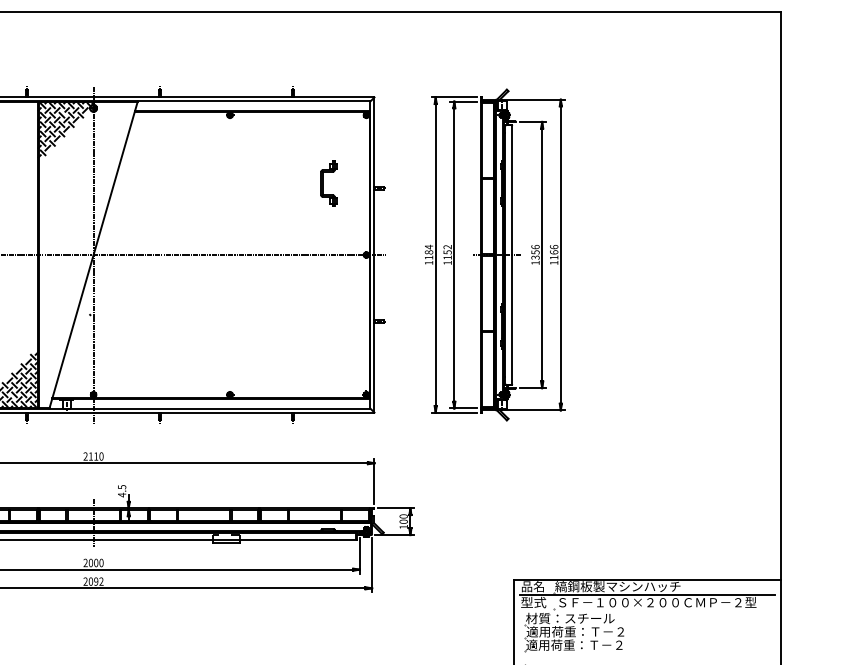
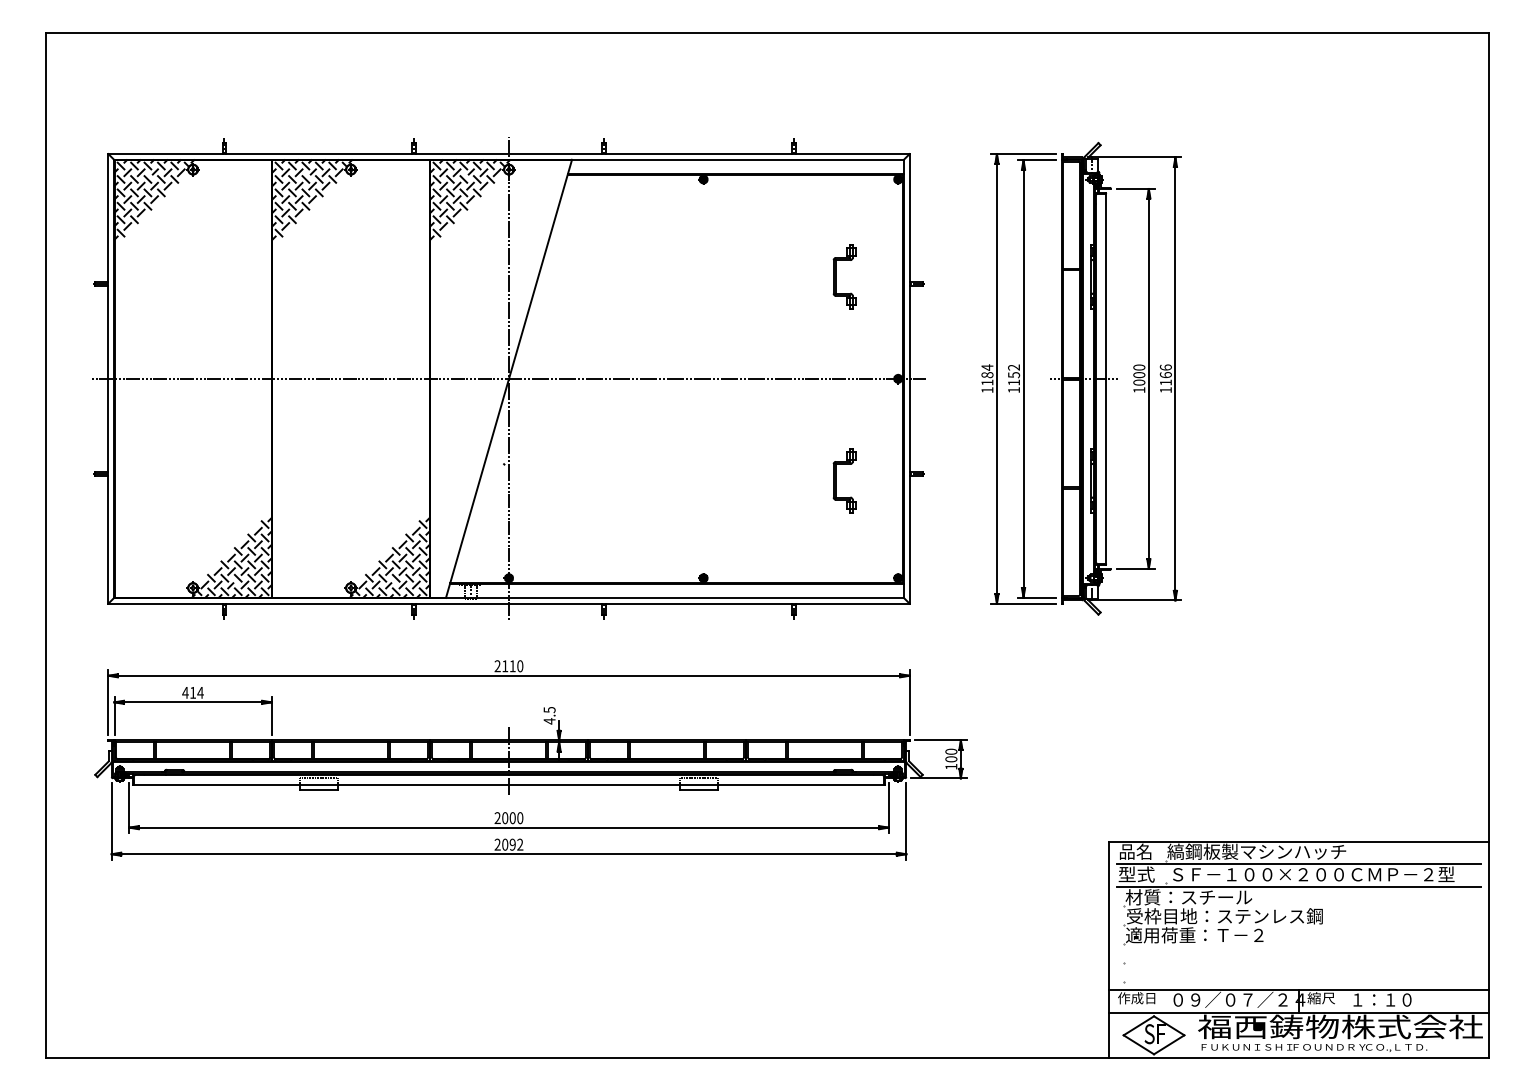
text: (535, 251) -> (1139, 374), 1356 -> 1000
part: (323, 326) -> (836, 480), added
line: (647, 611) -> (1298, 887), added
text: (595, 631) -> (1224, 916), 適用荷重：Ｔ－２ -> 受枠目地：ステンレス鋼

